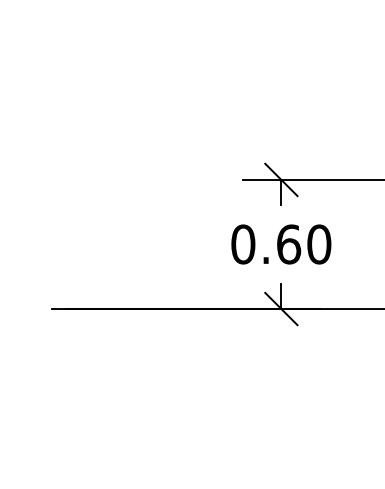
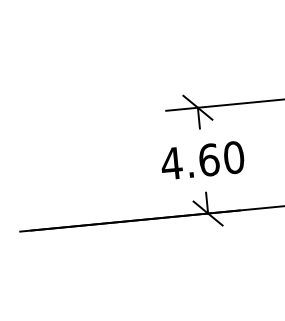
text: (242, 244) -> (171, 163), 0.60 -> 4.60

